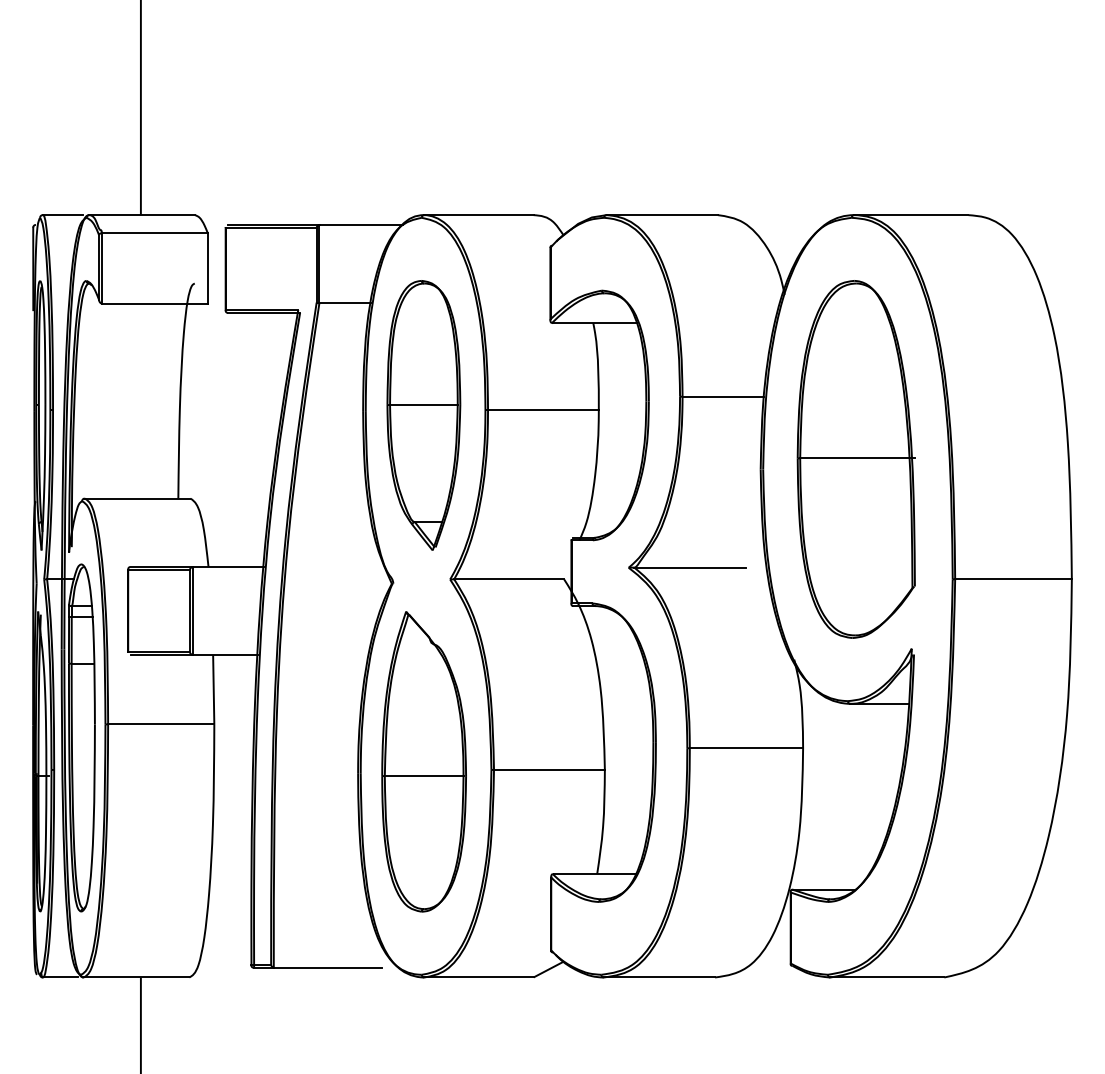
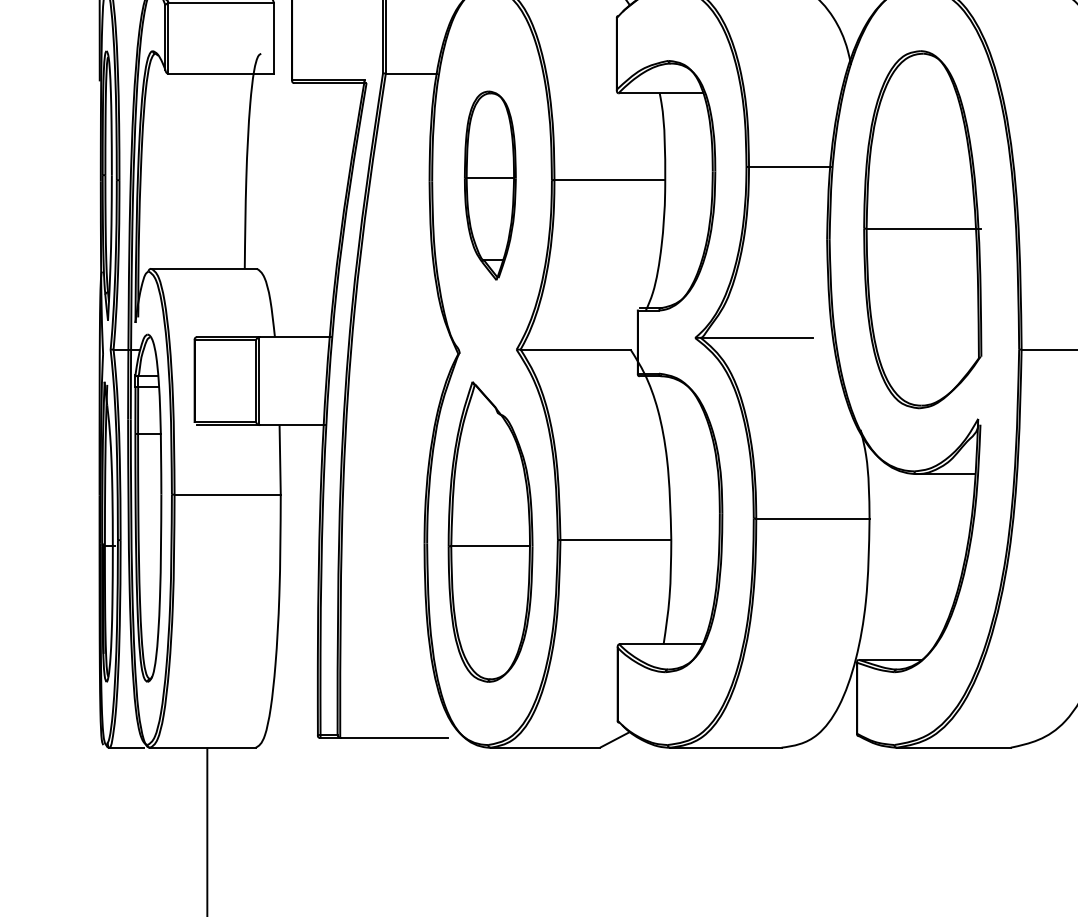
part: (423, 415) -> (489, 185), size x0.7

